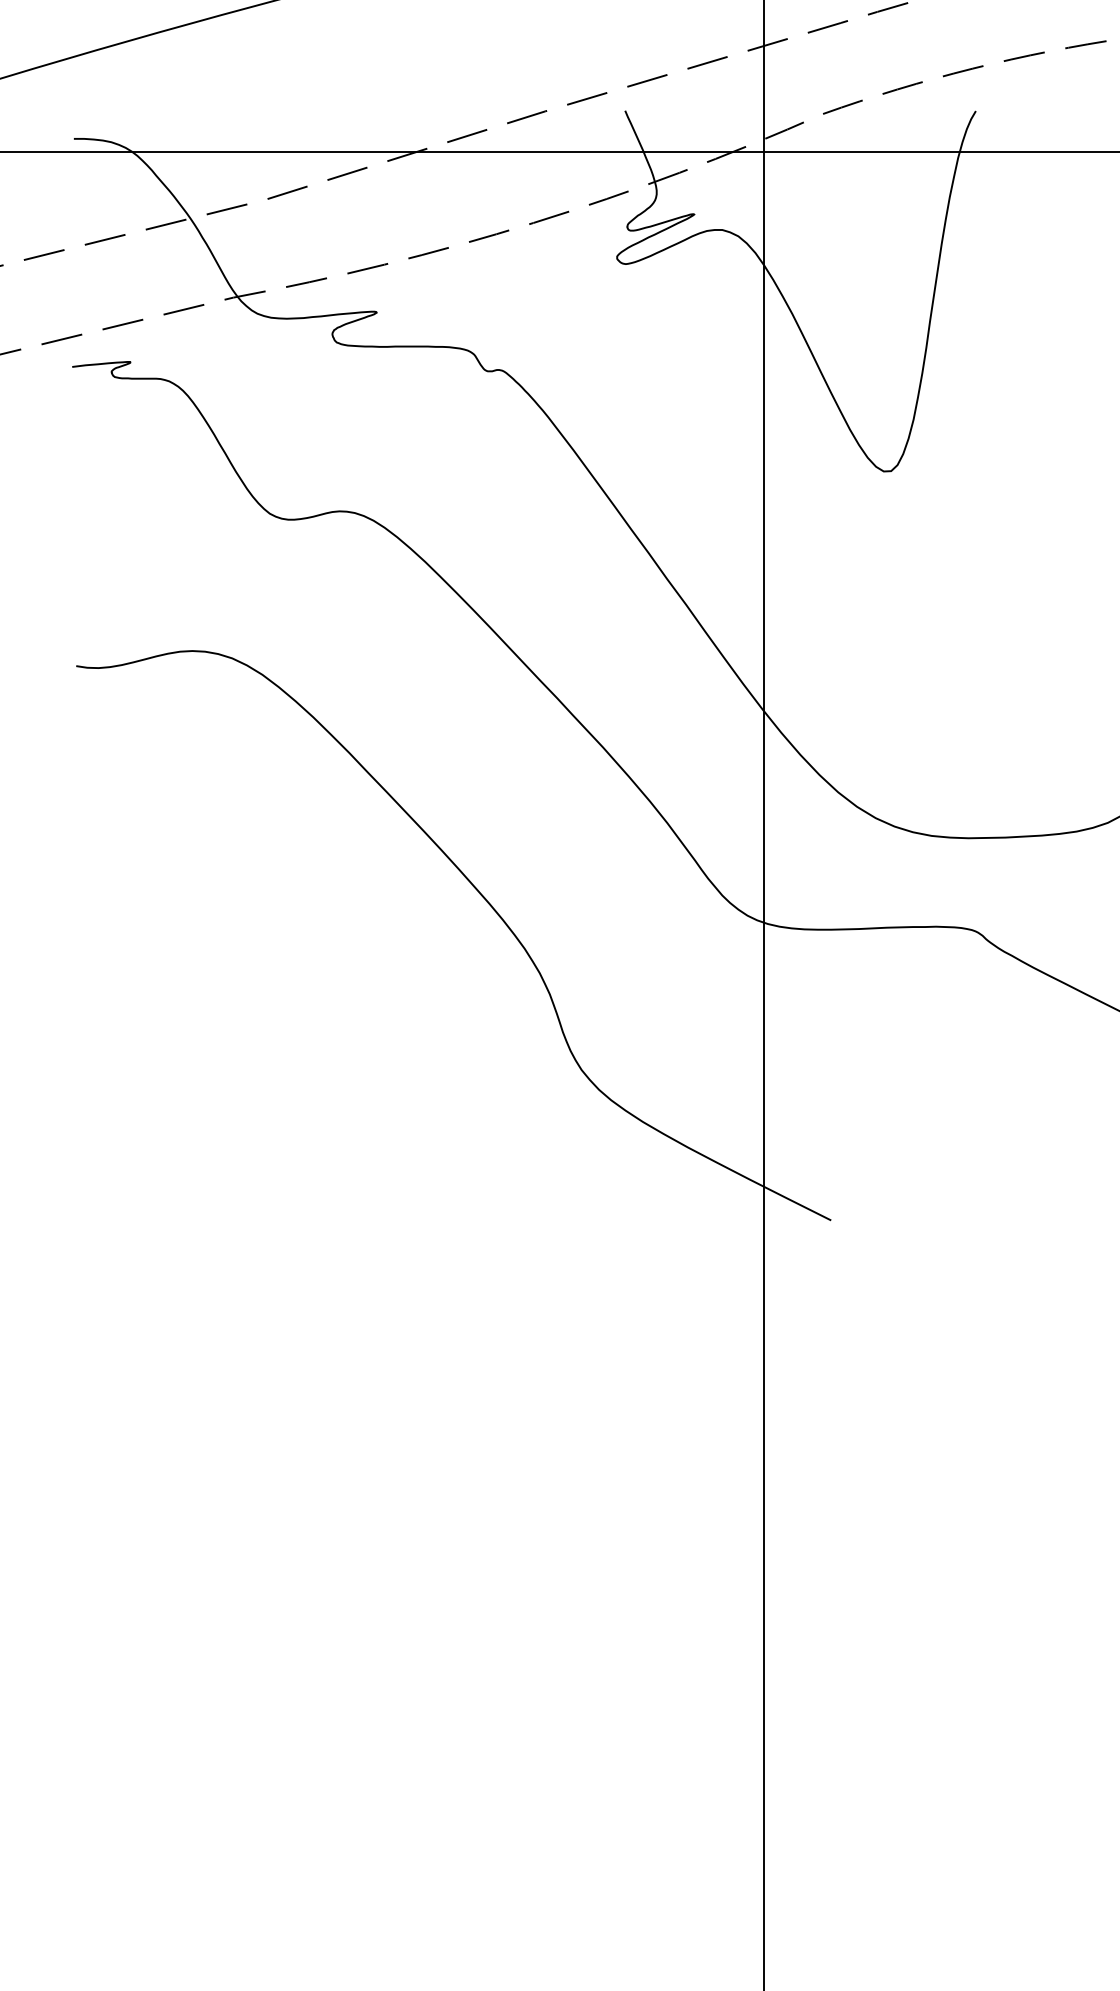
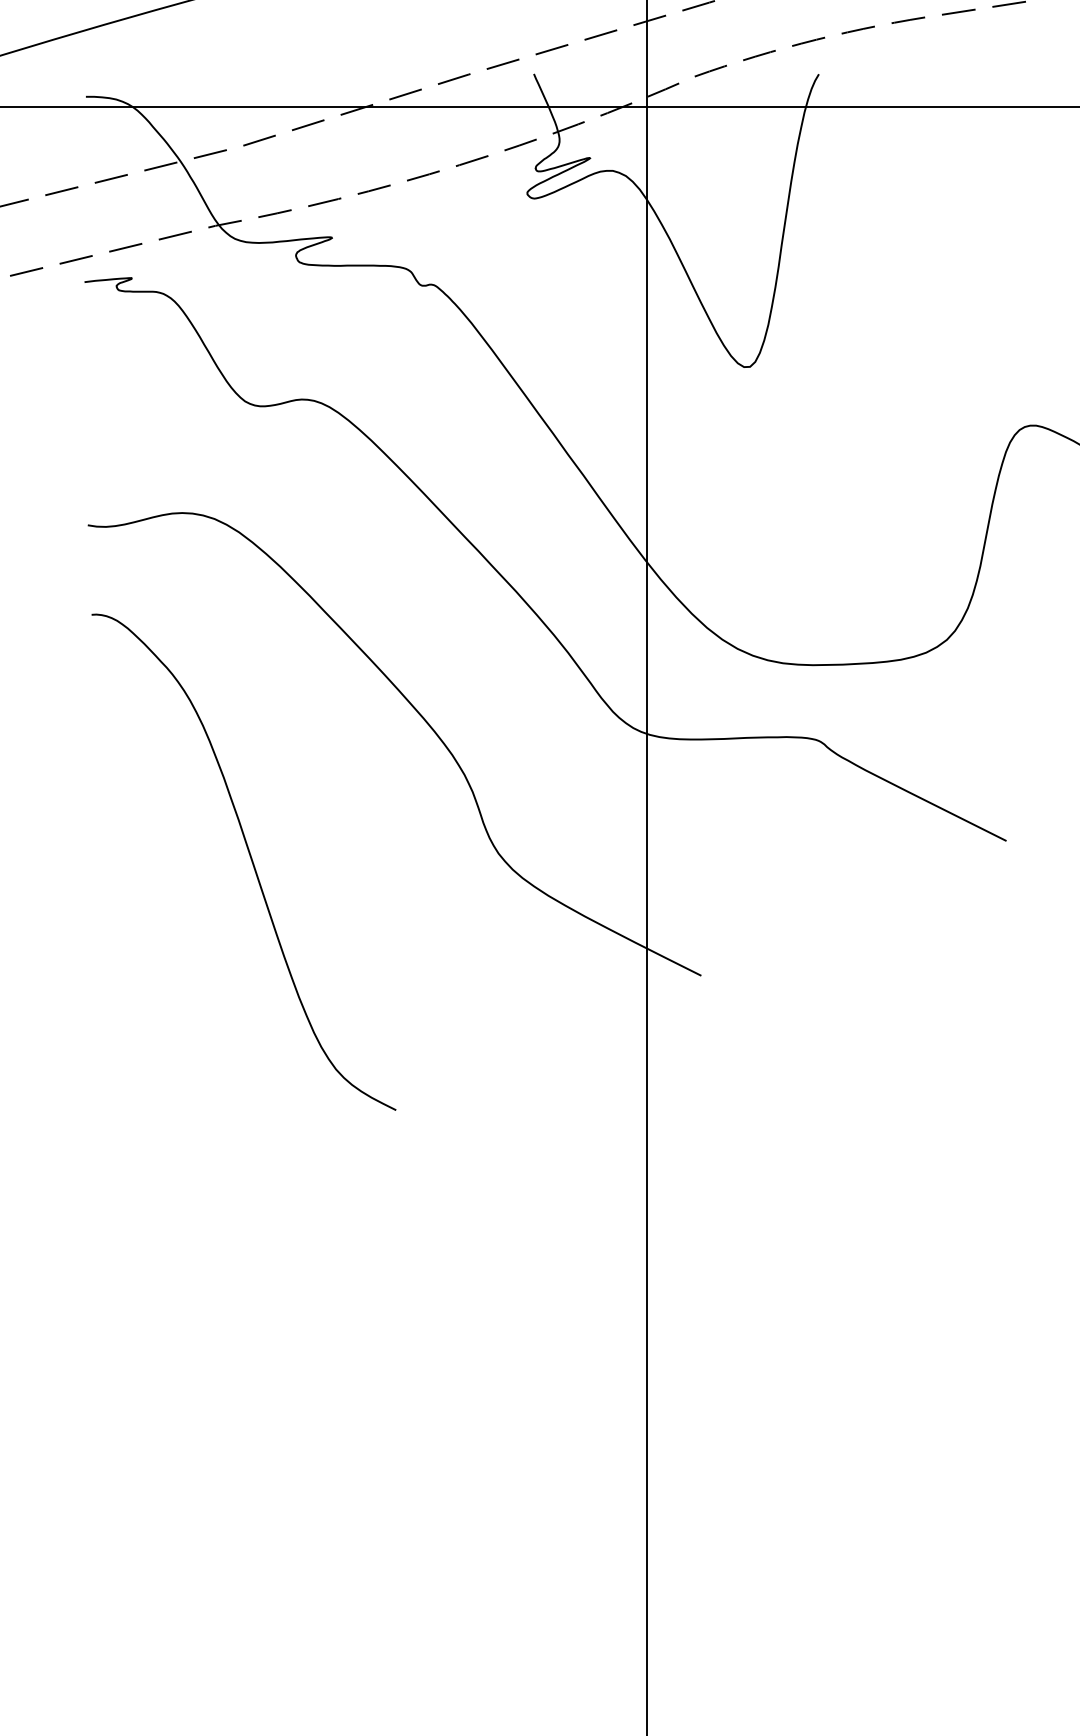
curve: (276, 1077) -> (250, 859), added

